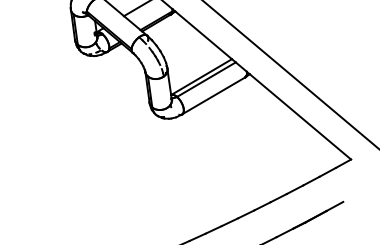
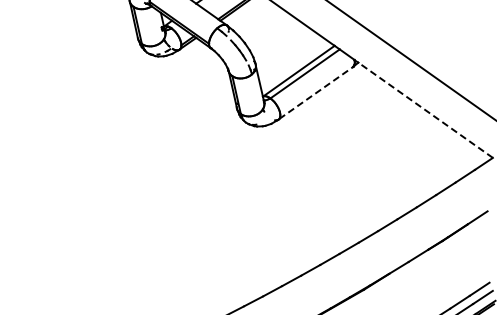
line: (214, 96) -> (316, 93), solid -> dashed
line: (300, 116) -> (425, 109), solid -> dashed

